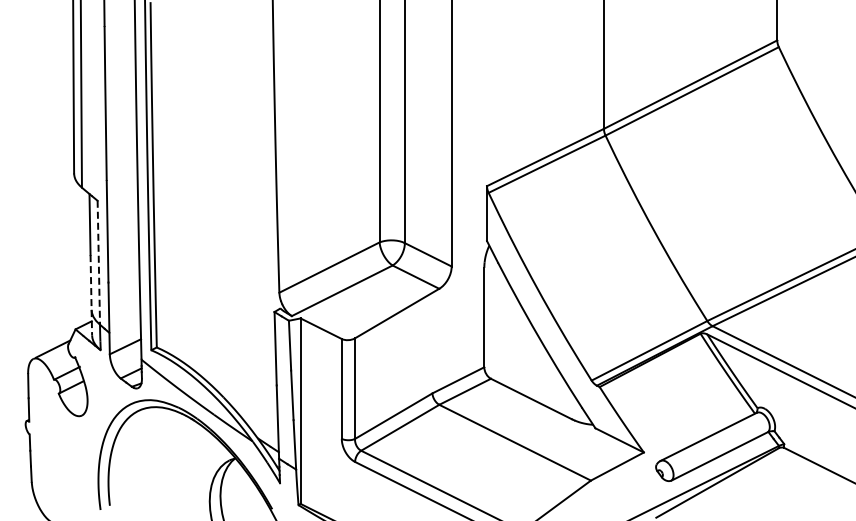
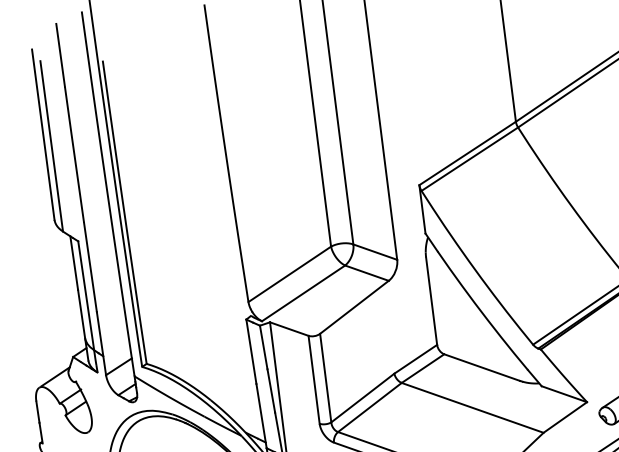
line: (98, 262) -> (85, 295), dashed -> solid
line: (91, 295) -> (83, 325), dashed -> solid

